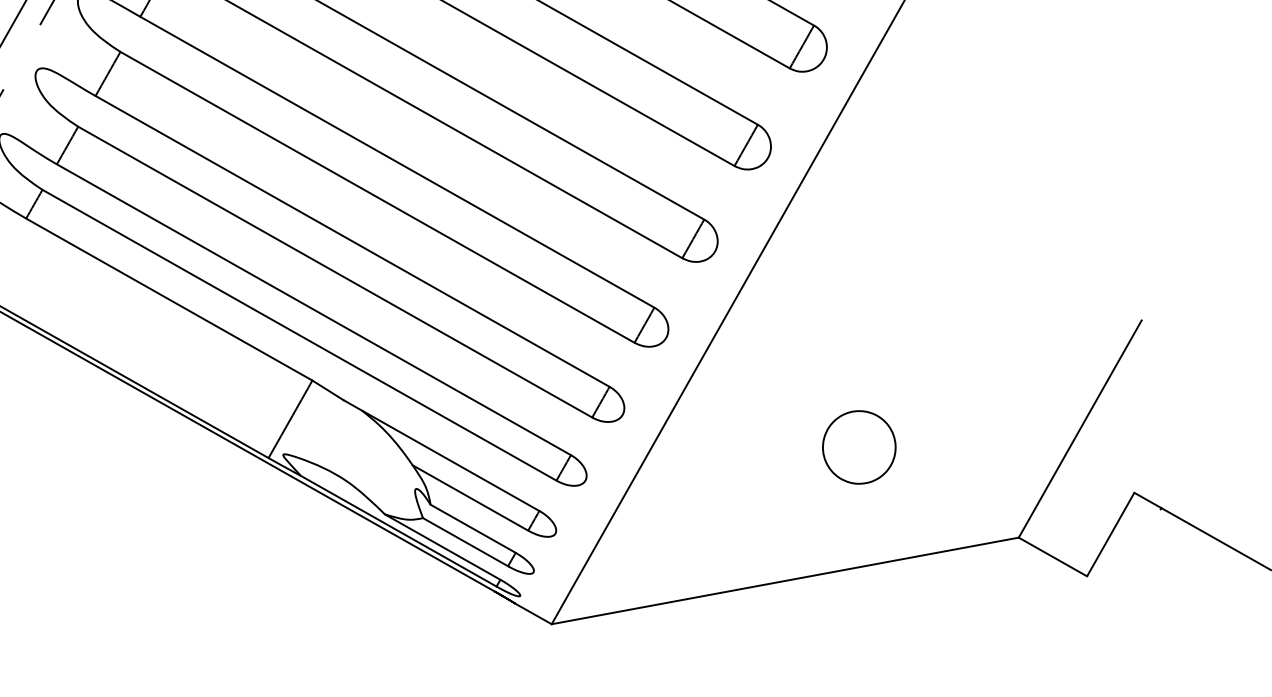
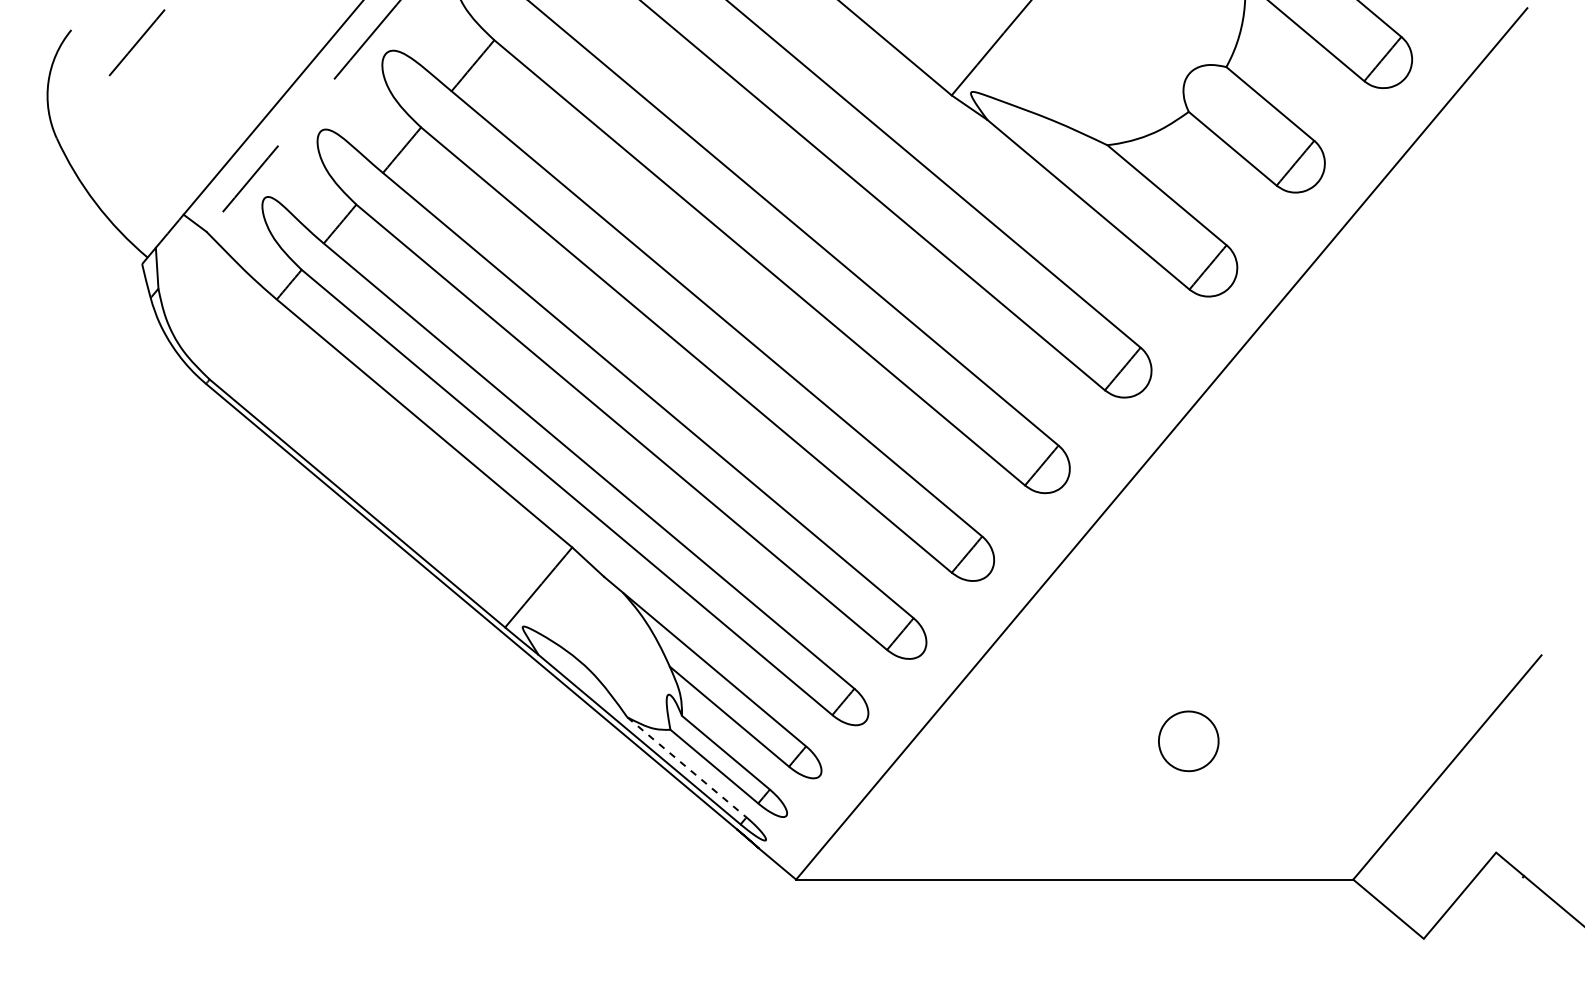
part: (859, 446) -> (1188, 740), size x0.7
line: (442, 547) -> (686, 767), solid -> dashed

